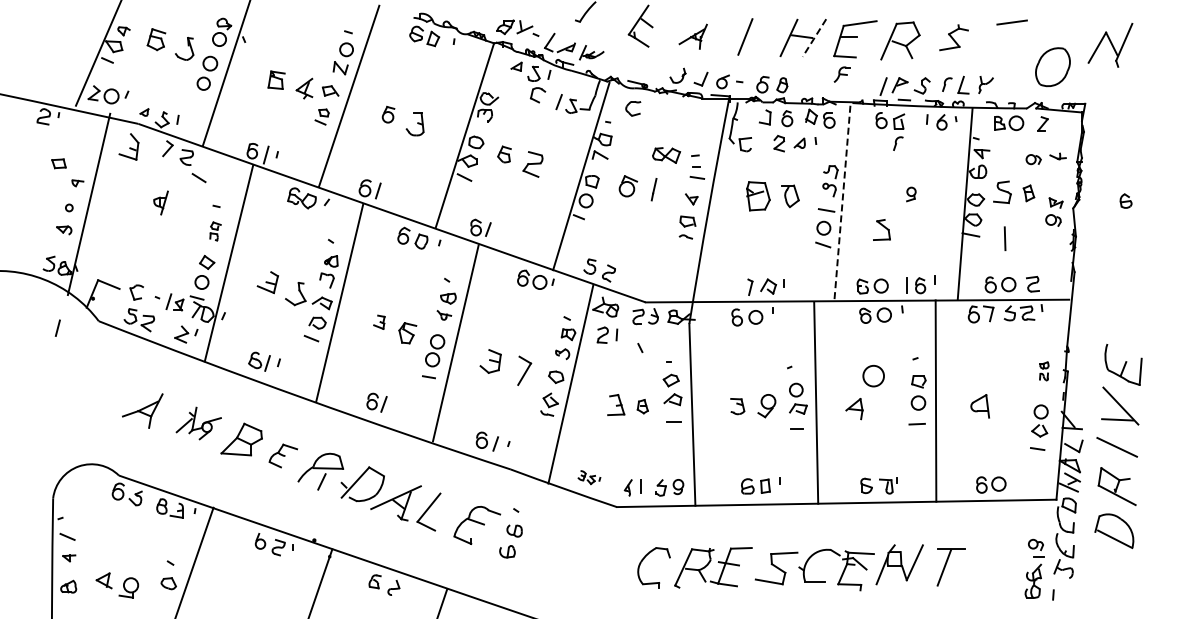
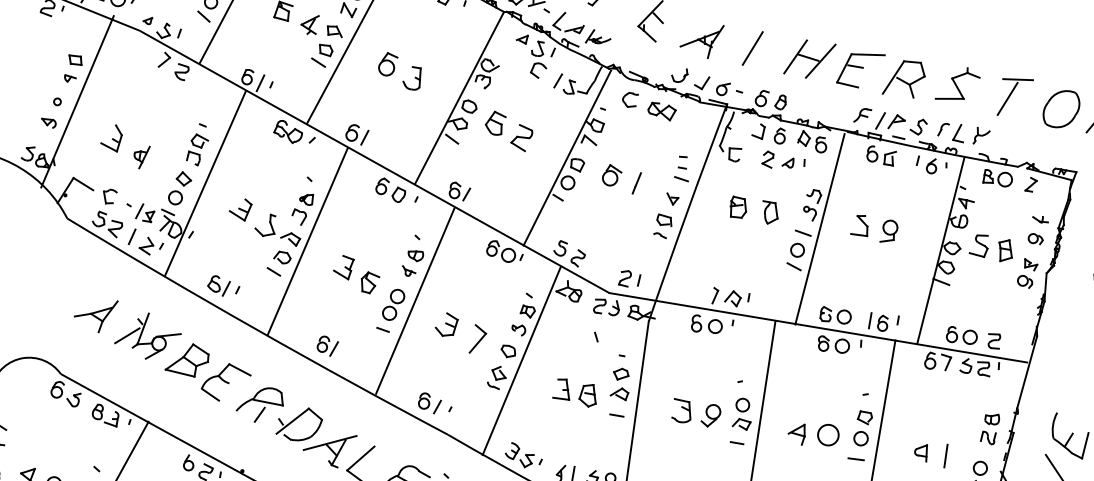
part: (692, 36) -> (700, 38), size x1.43
part: (953, 37) -> (957, 84), size x1.43
line: (814, 38) -> (820, 61), dashed -> solid
line: (1005, 42) -> (1008, 98), added
part: (1052, 67) -> (1061, 109), moved
part: (841, 74) -> (862, 115), moved
part: (388, 114) -> (387, 64), size x1.43
part: (321, 116) -> (321, 54), size x1.43
part: (898, 143) -> (885, 179), removed
part: (128, 146) -> (111, 137), moved
part: (504, 154) -> (495, 123), size x1.43
part: (666, 155) -> (661, 111), moved
part: (1033, 159) -> (1035, 238), moved
part: (58, 163) -> (75, 59), moved
line: (198, 178) -> (203, 16), moved
part: (1028, 193) -> (1005, 250), size x1.43
part: (911, 194) -> (889, 231), size x1.67
part: (758, 196) -> (738, 207), size x0.71
part: (160, 202) -> (140, 156), moved
line: (842, 204) -> (819, 230), dashed -> solid
part: (881, 229) -> (860, 224), moved
part: (215, 231) -> (197, 149), size x1.67
line: (1004, 238) -> (945, 455), moved
part: (379, 322) -> (343, 267), size x1.67
line: (57, 327) -> (131, 236), moved
part: (607, 334) -> (629, 278), moved
part: (1044, 371) -> (990, 429), size x1.67
circle: (873, 375) -> (828, 434), moved
part: (642, 406) -> (588, 395), size x1.67
part: (737, 406) -> (682, 411), size x1.43
part: (980, 406) -> (921, 452), size x0.71
part: (198, 423) -> (148, 336), size x1.43
part: (283, 455) -> (226, 382), size x1.67
part: (589, 477) -> (524, 456), size x1.67

